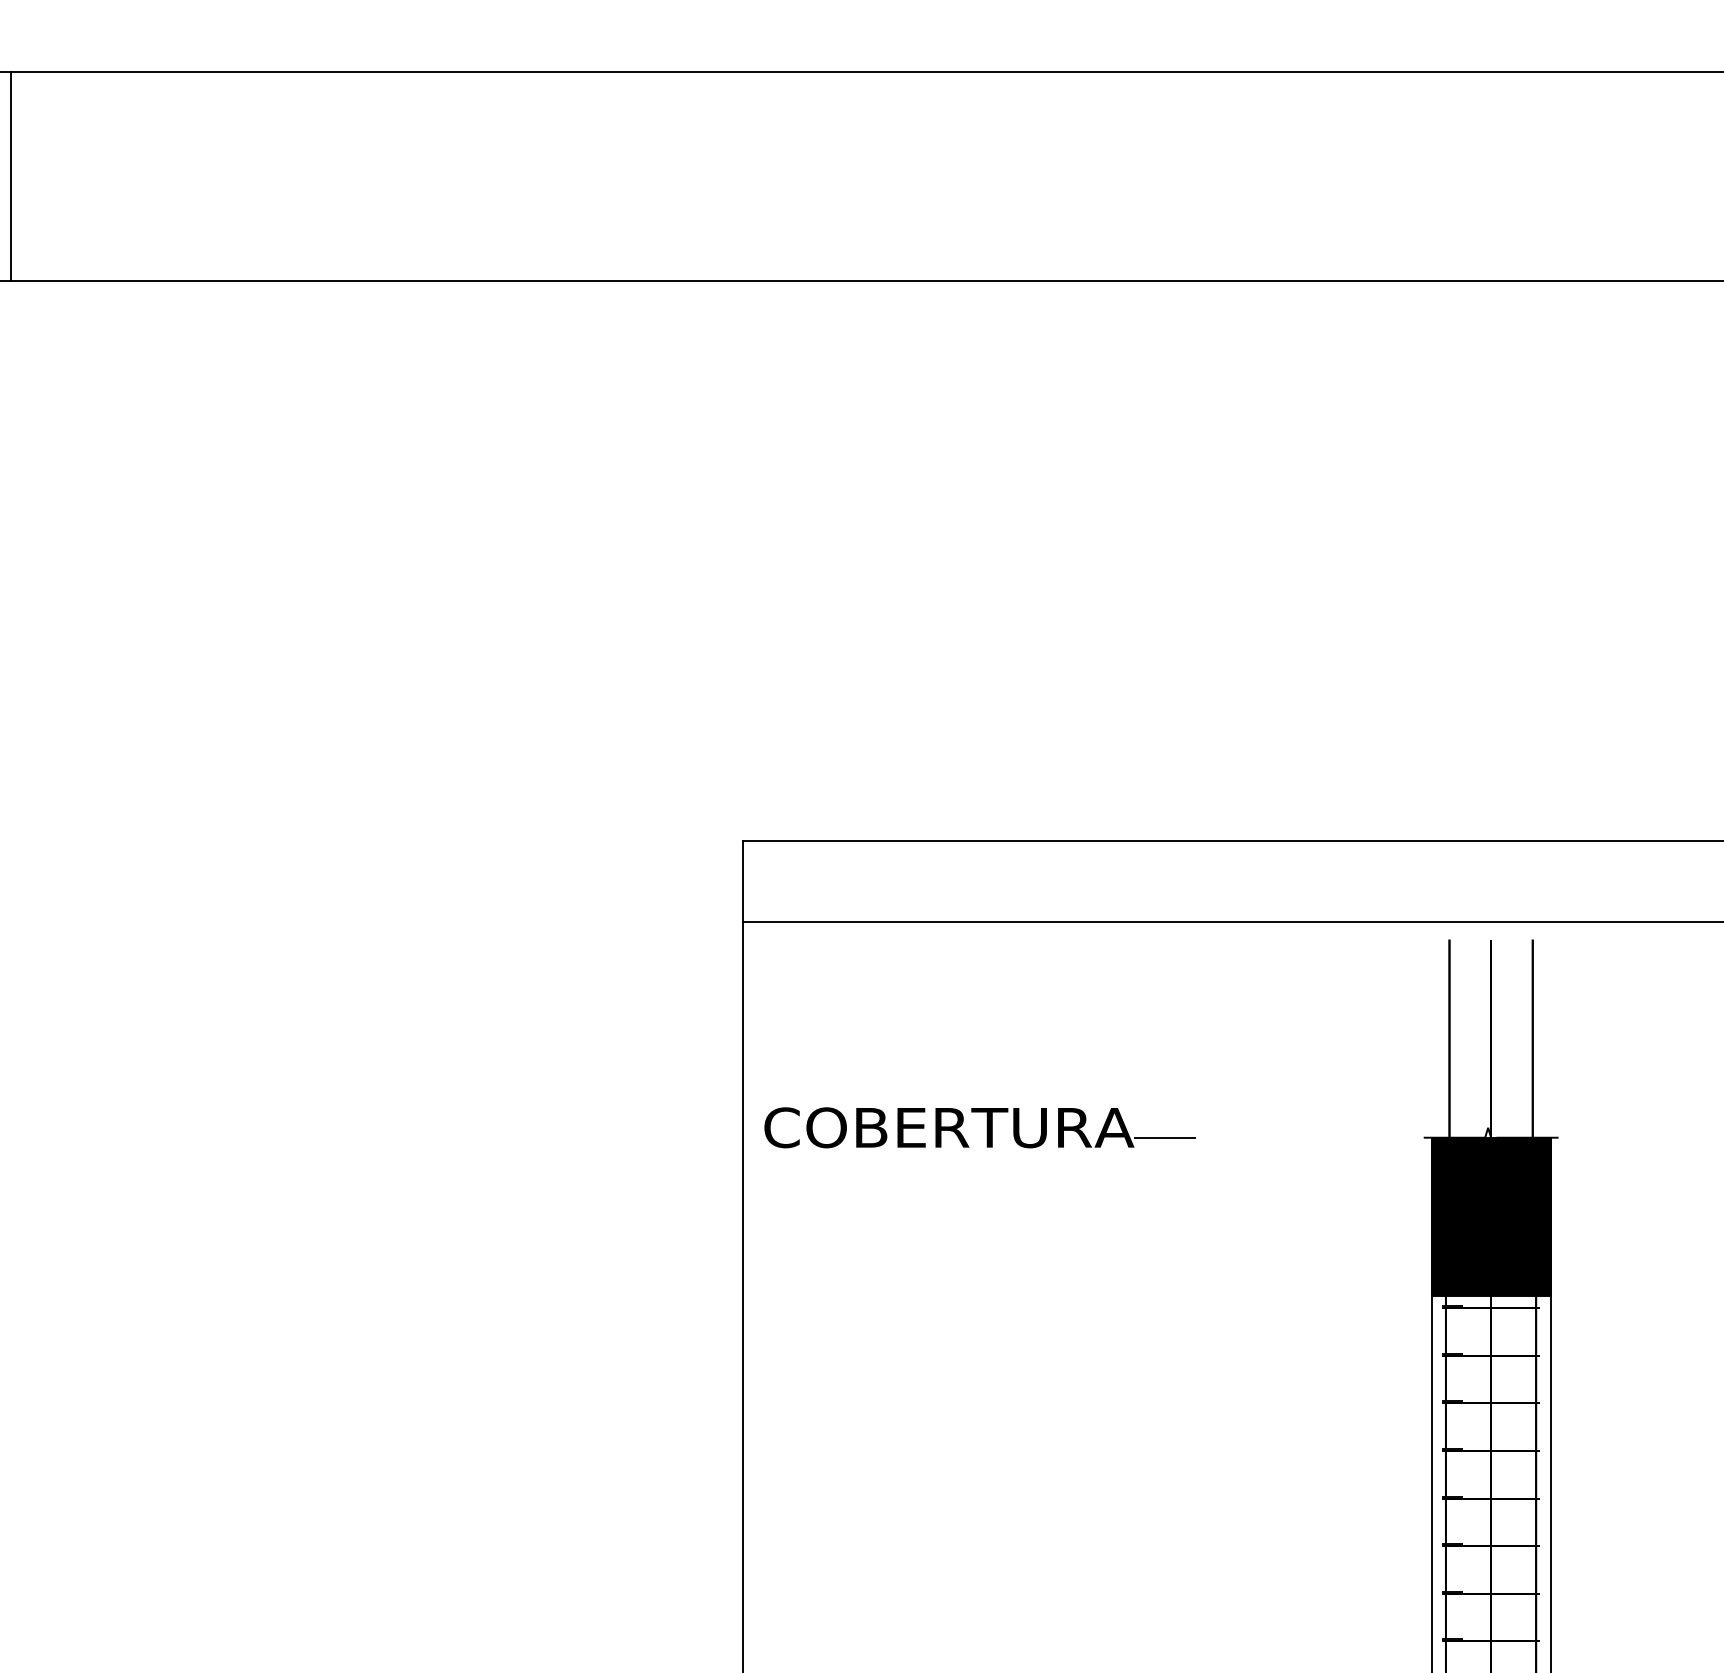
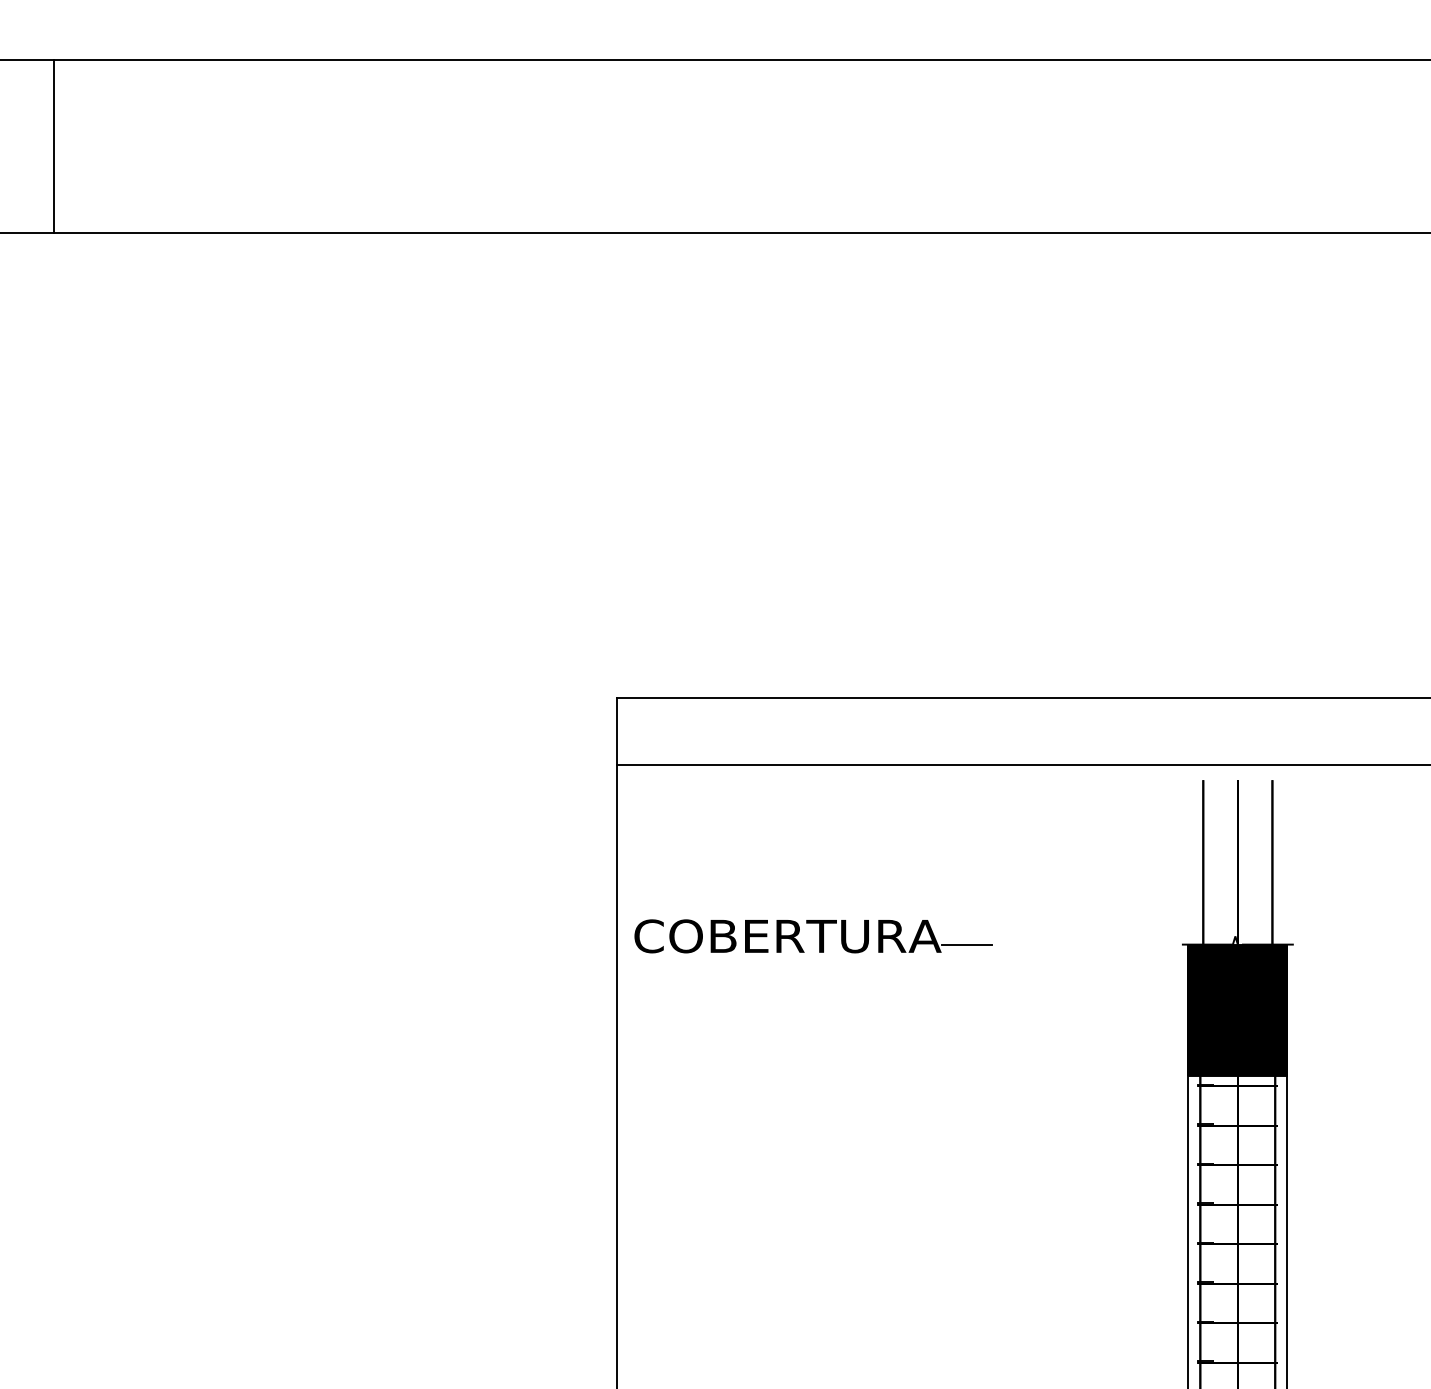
line: (11, 176) -> (54, 146), moved

